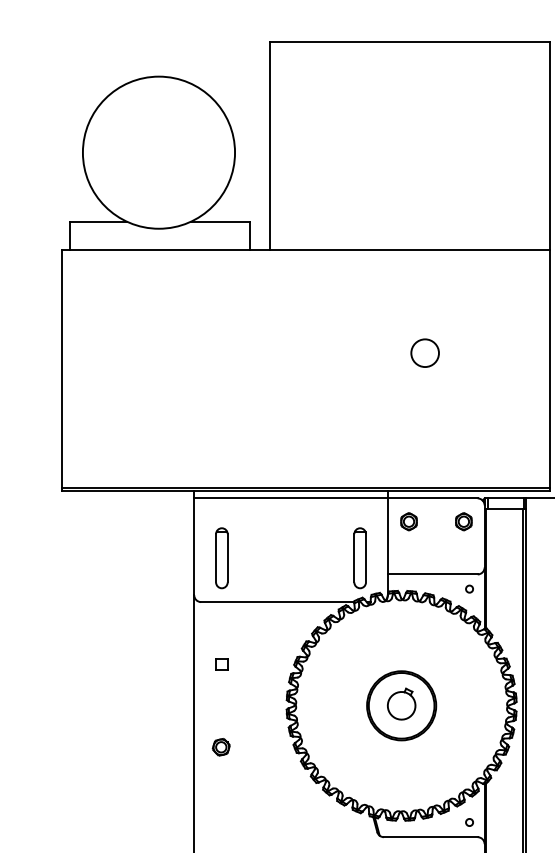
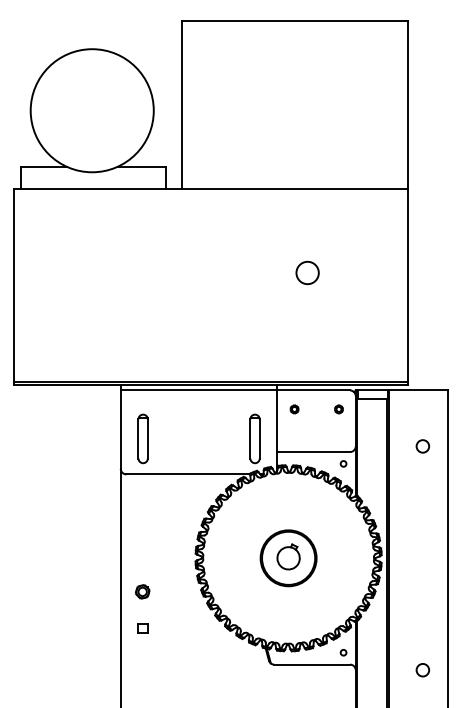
part: (408, 521) -> (294, 409), size x0.6
part: (463, 521) -> (338, 409), size x0.6
part: (221, 664) -> (142, 628), moved

